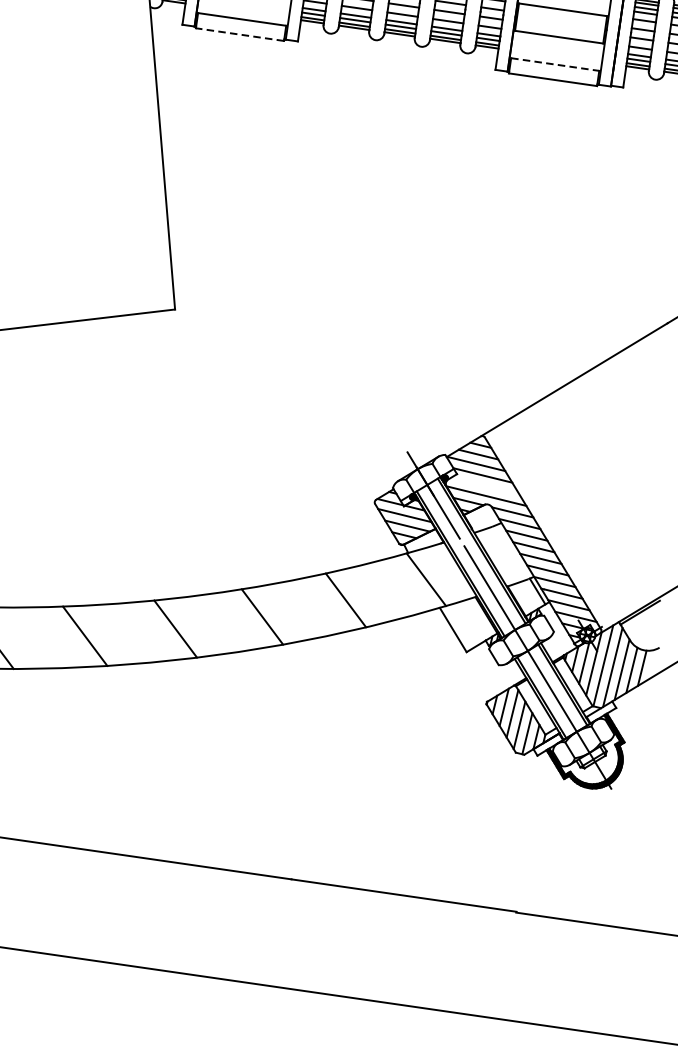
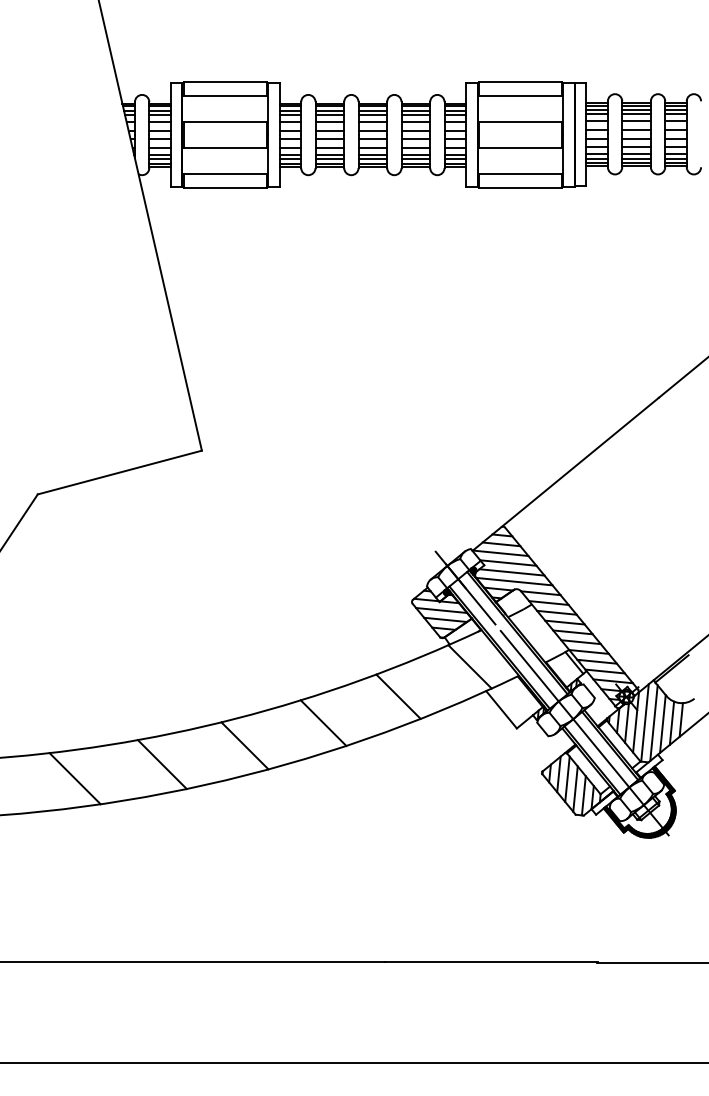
line: (240, 35) -> (225, 188), dashed -> solid
line: (555, 64) -> (520, 173), dashed -> solid
line: (484, 485) -> (511, 572), added

